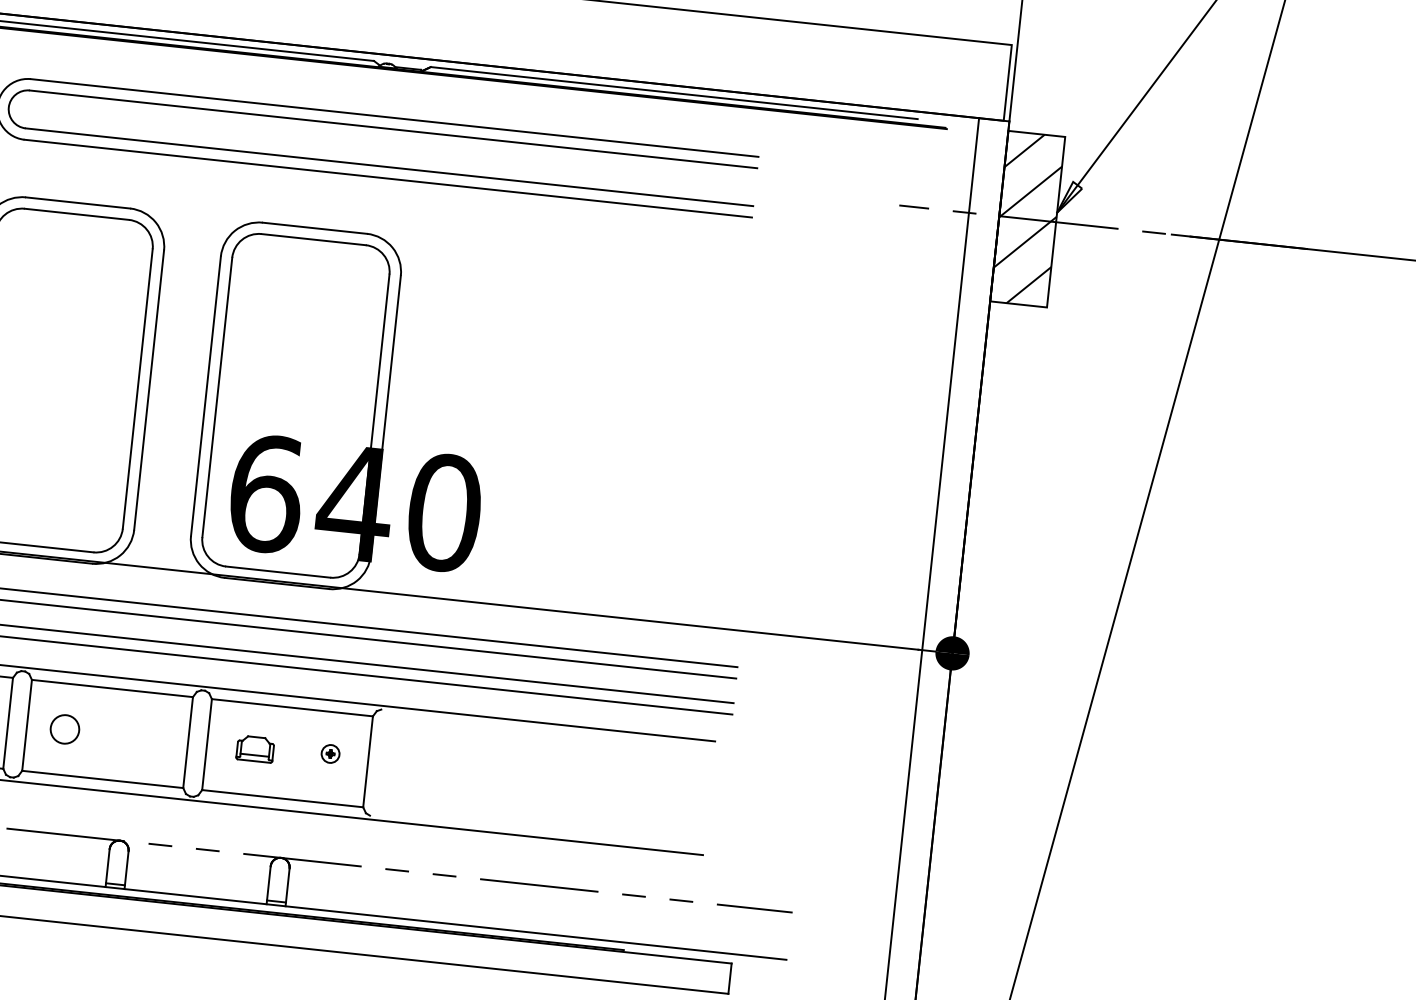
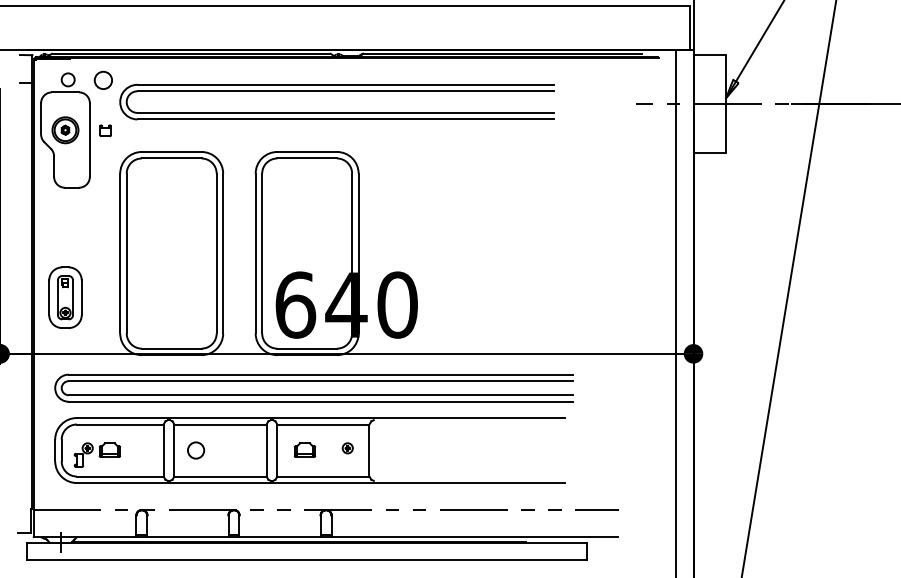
hatch: (1027, 218) -> (709, 103), removed

